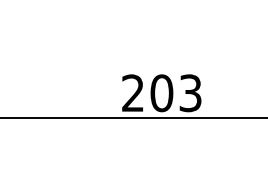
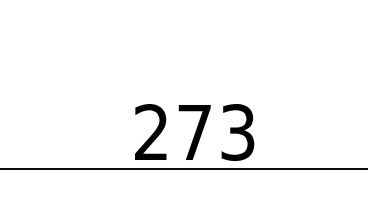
text: (161, 93) -> (194, 132), 203 -> 273

